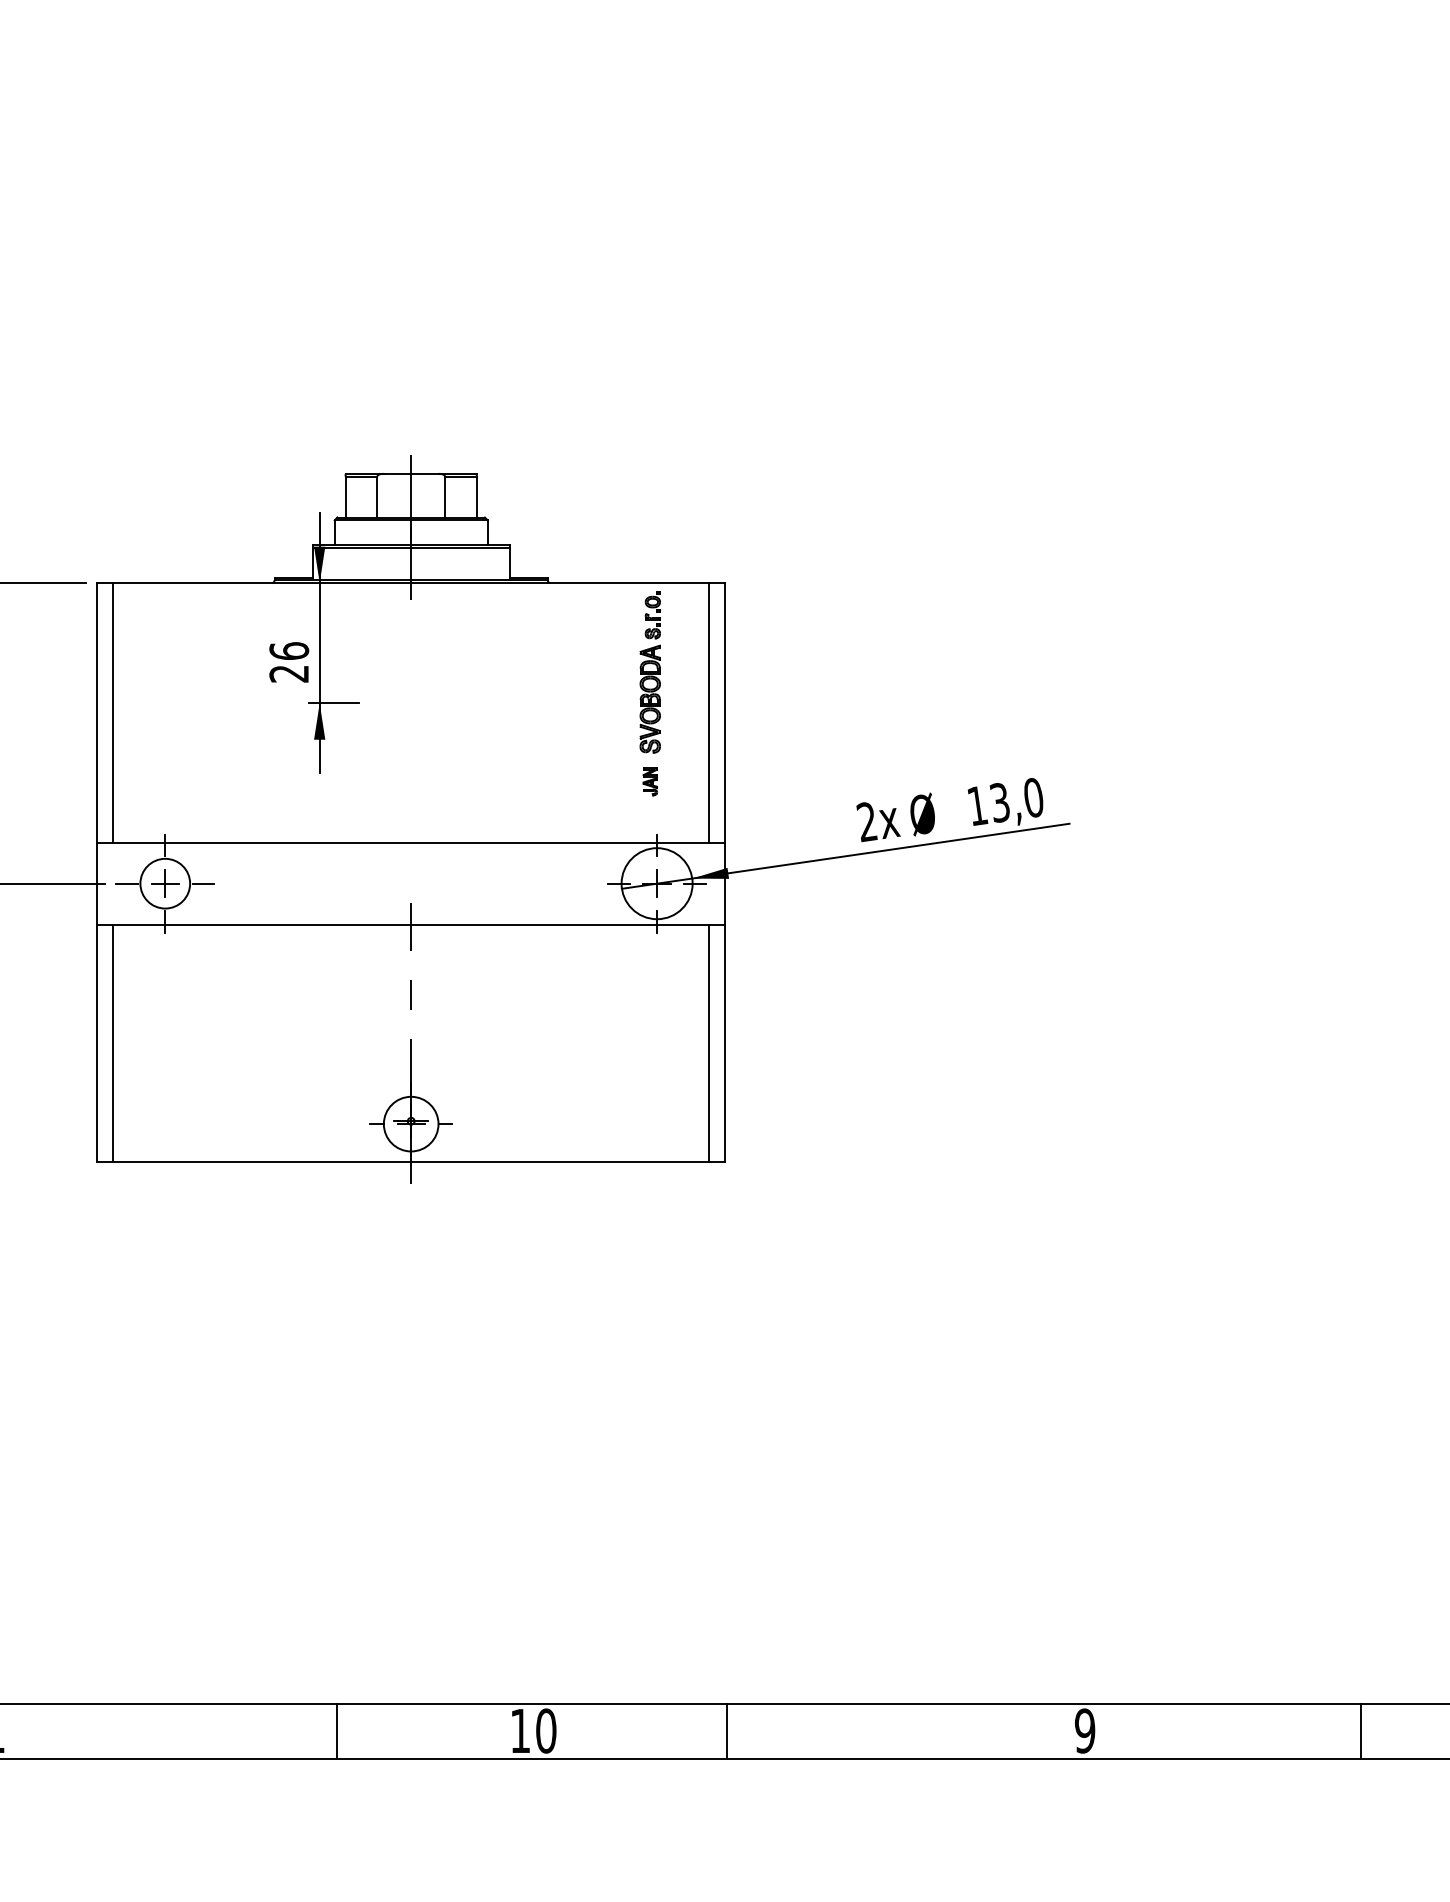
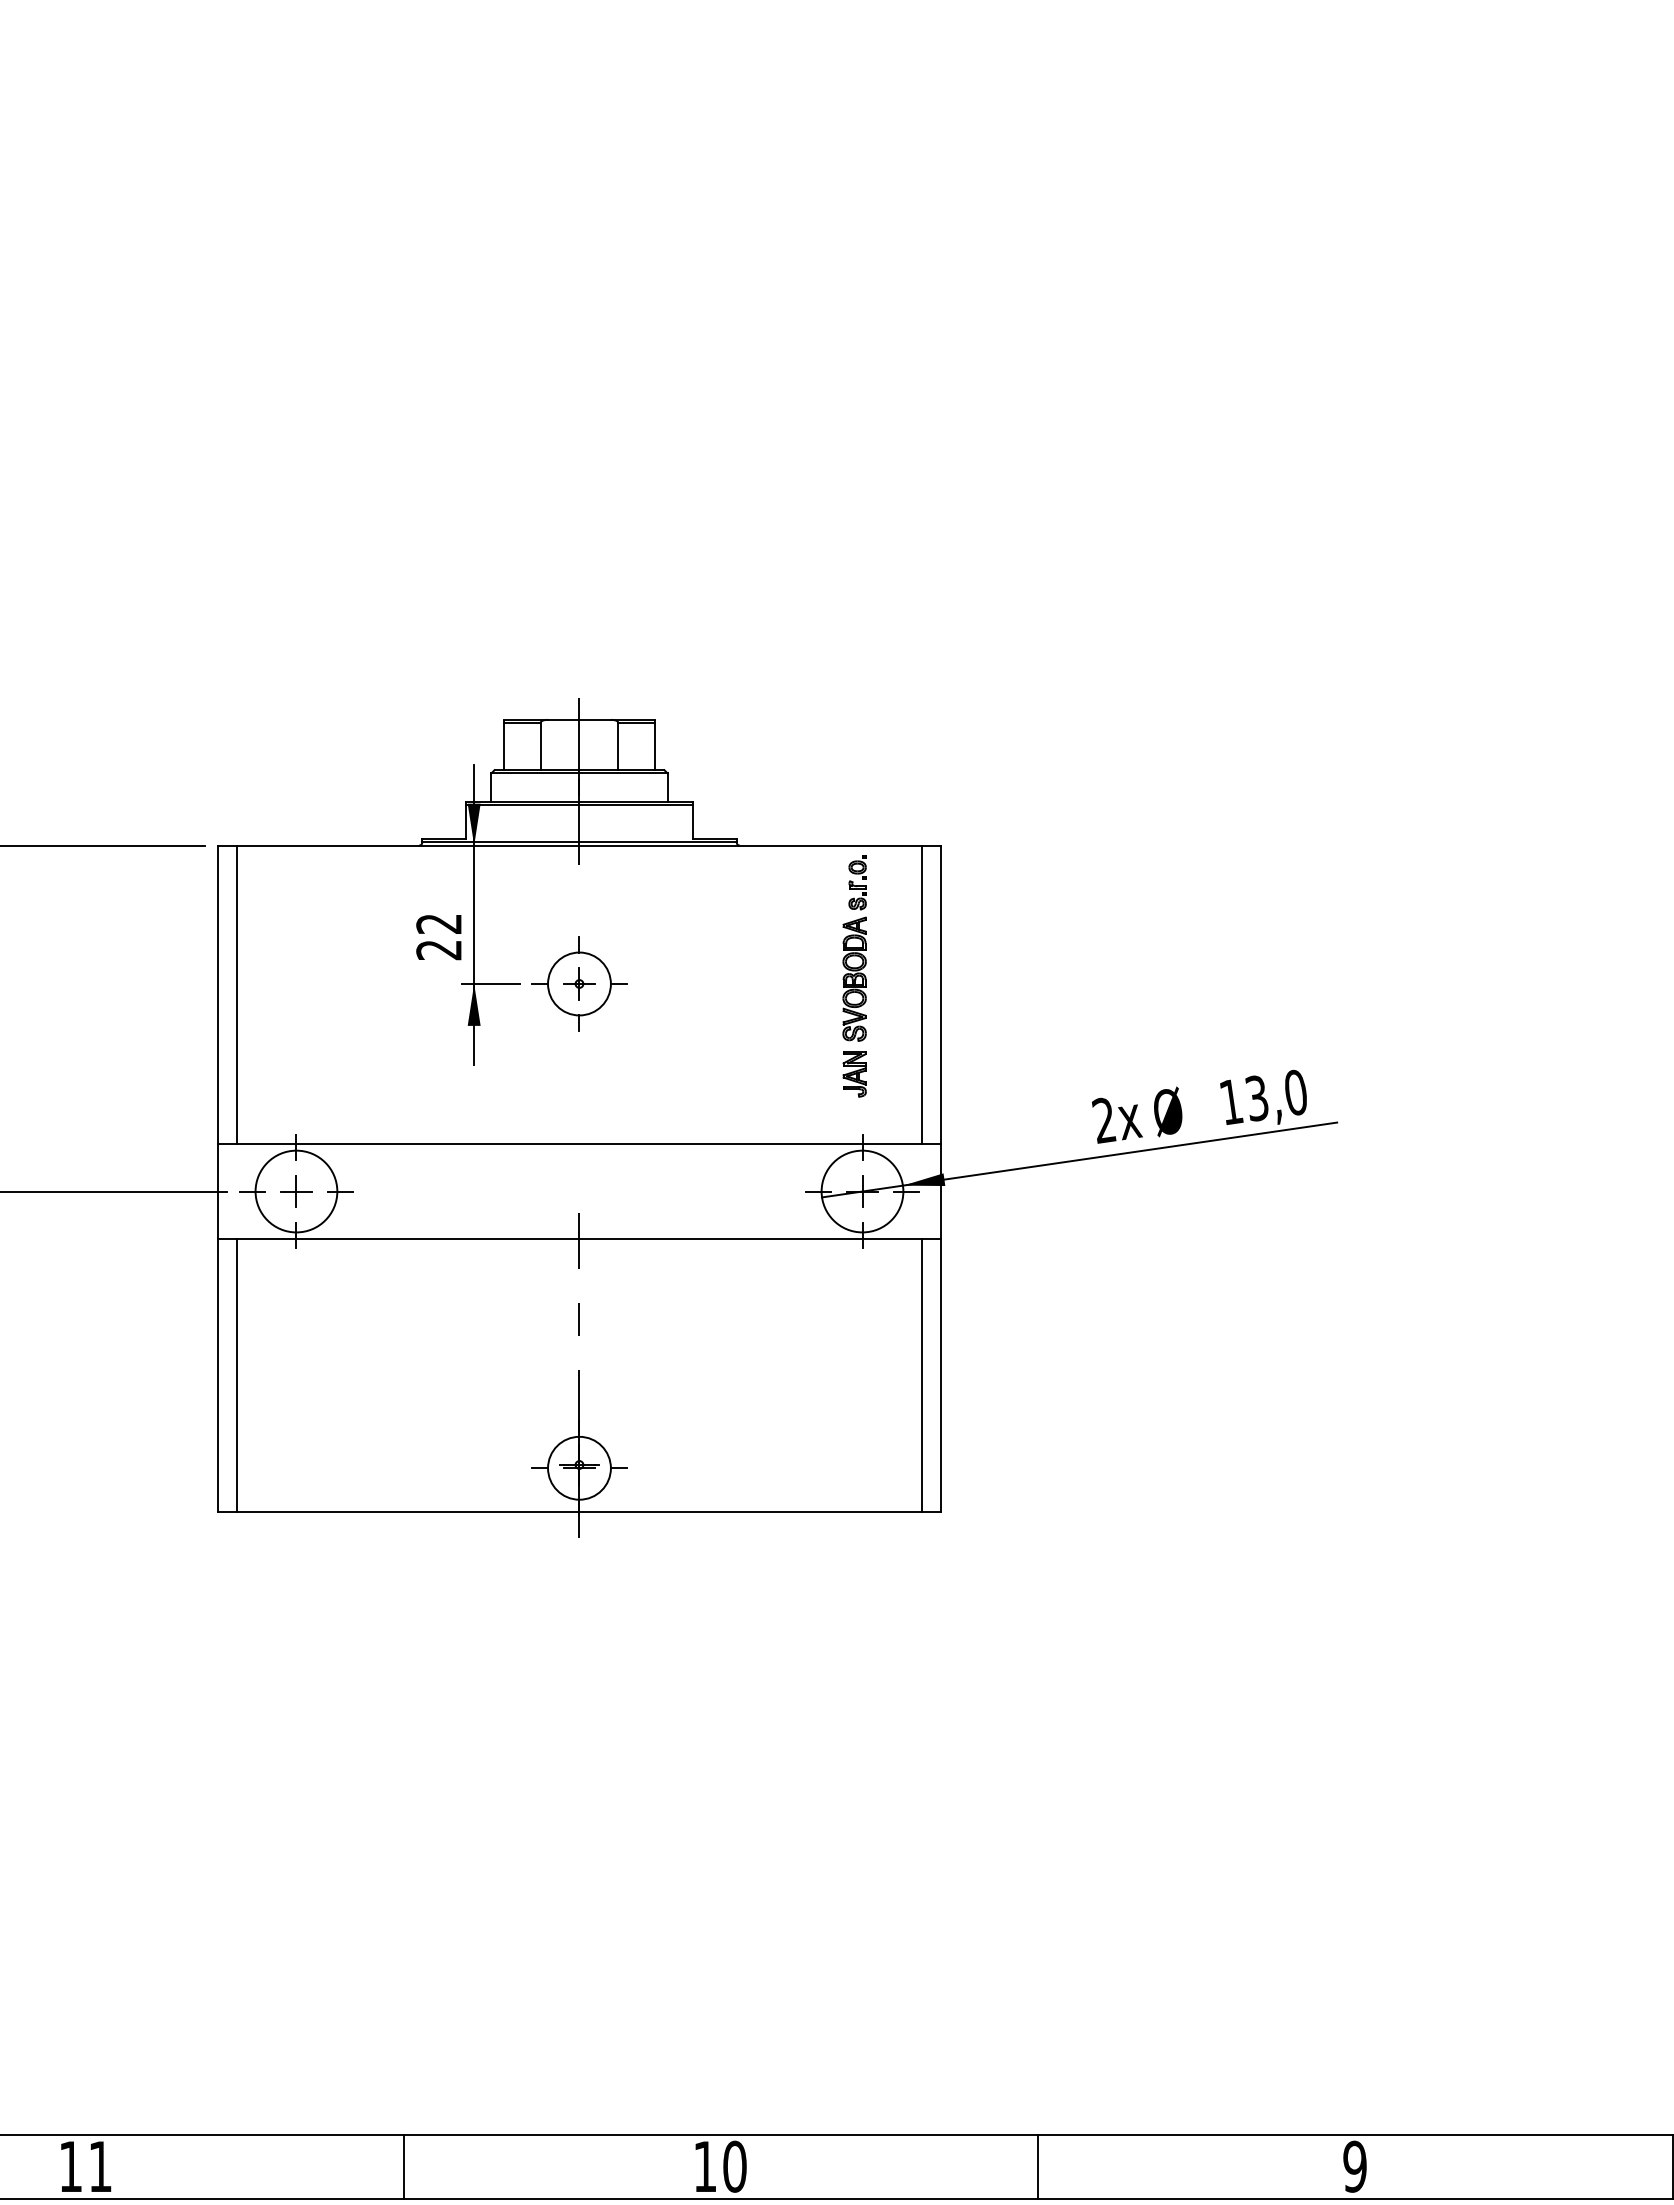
text: (289, 650) -> (439, 923), 26 -> 22
part: (411, 702) -> (579, 983), added
part: (650, 781) -> (854, 1074), size x1.43
circle: (165, 883) -> (296, 1191), size x1.43
line: (337, 1730) -> (404, 2166), moved
line: (726, 1730) -> (1038, 2166), moved

